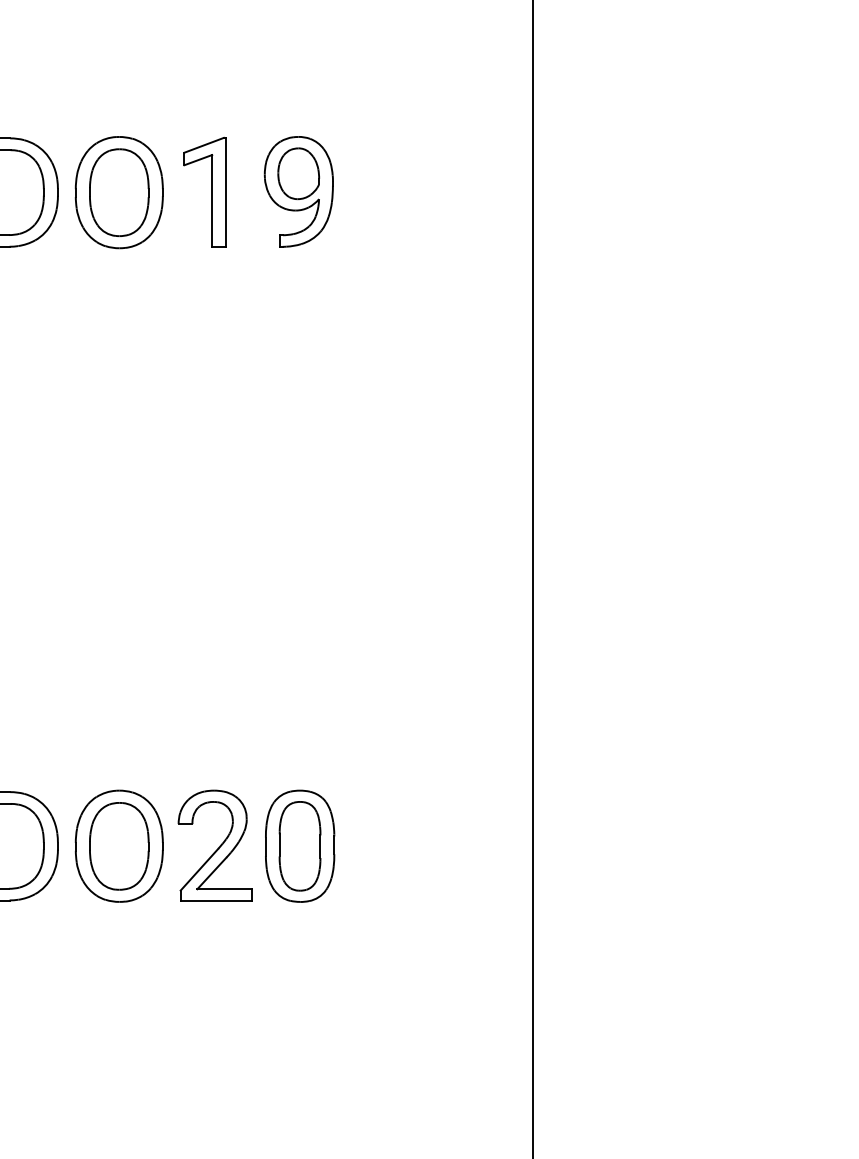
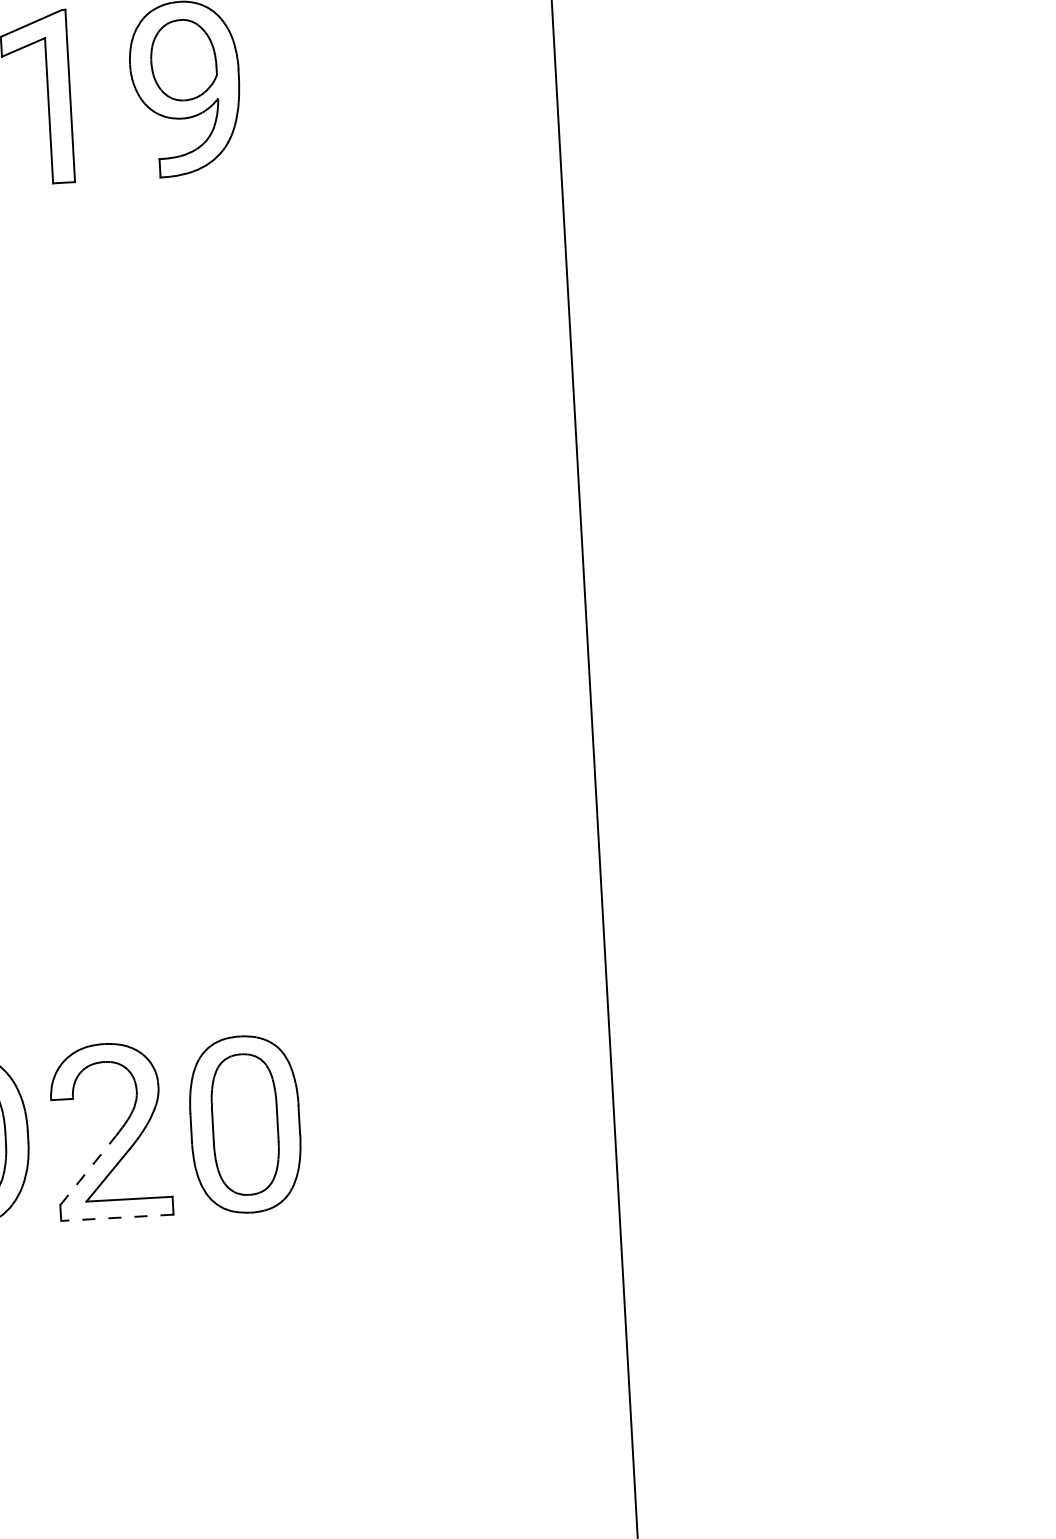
line: (199, 869) -> (88, 1170), solid -> dashed
line: (215, 900) -> (116, 1217), solid -> dashed

